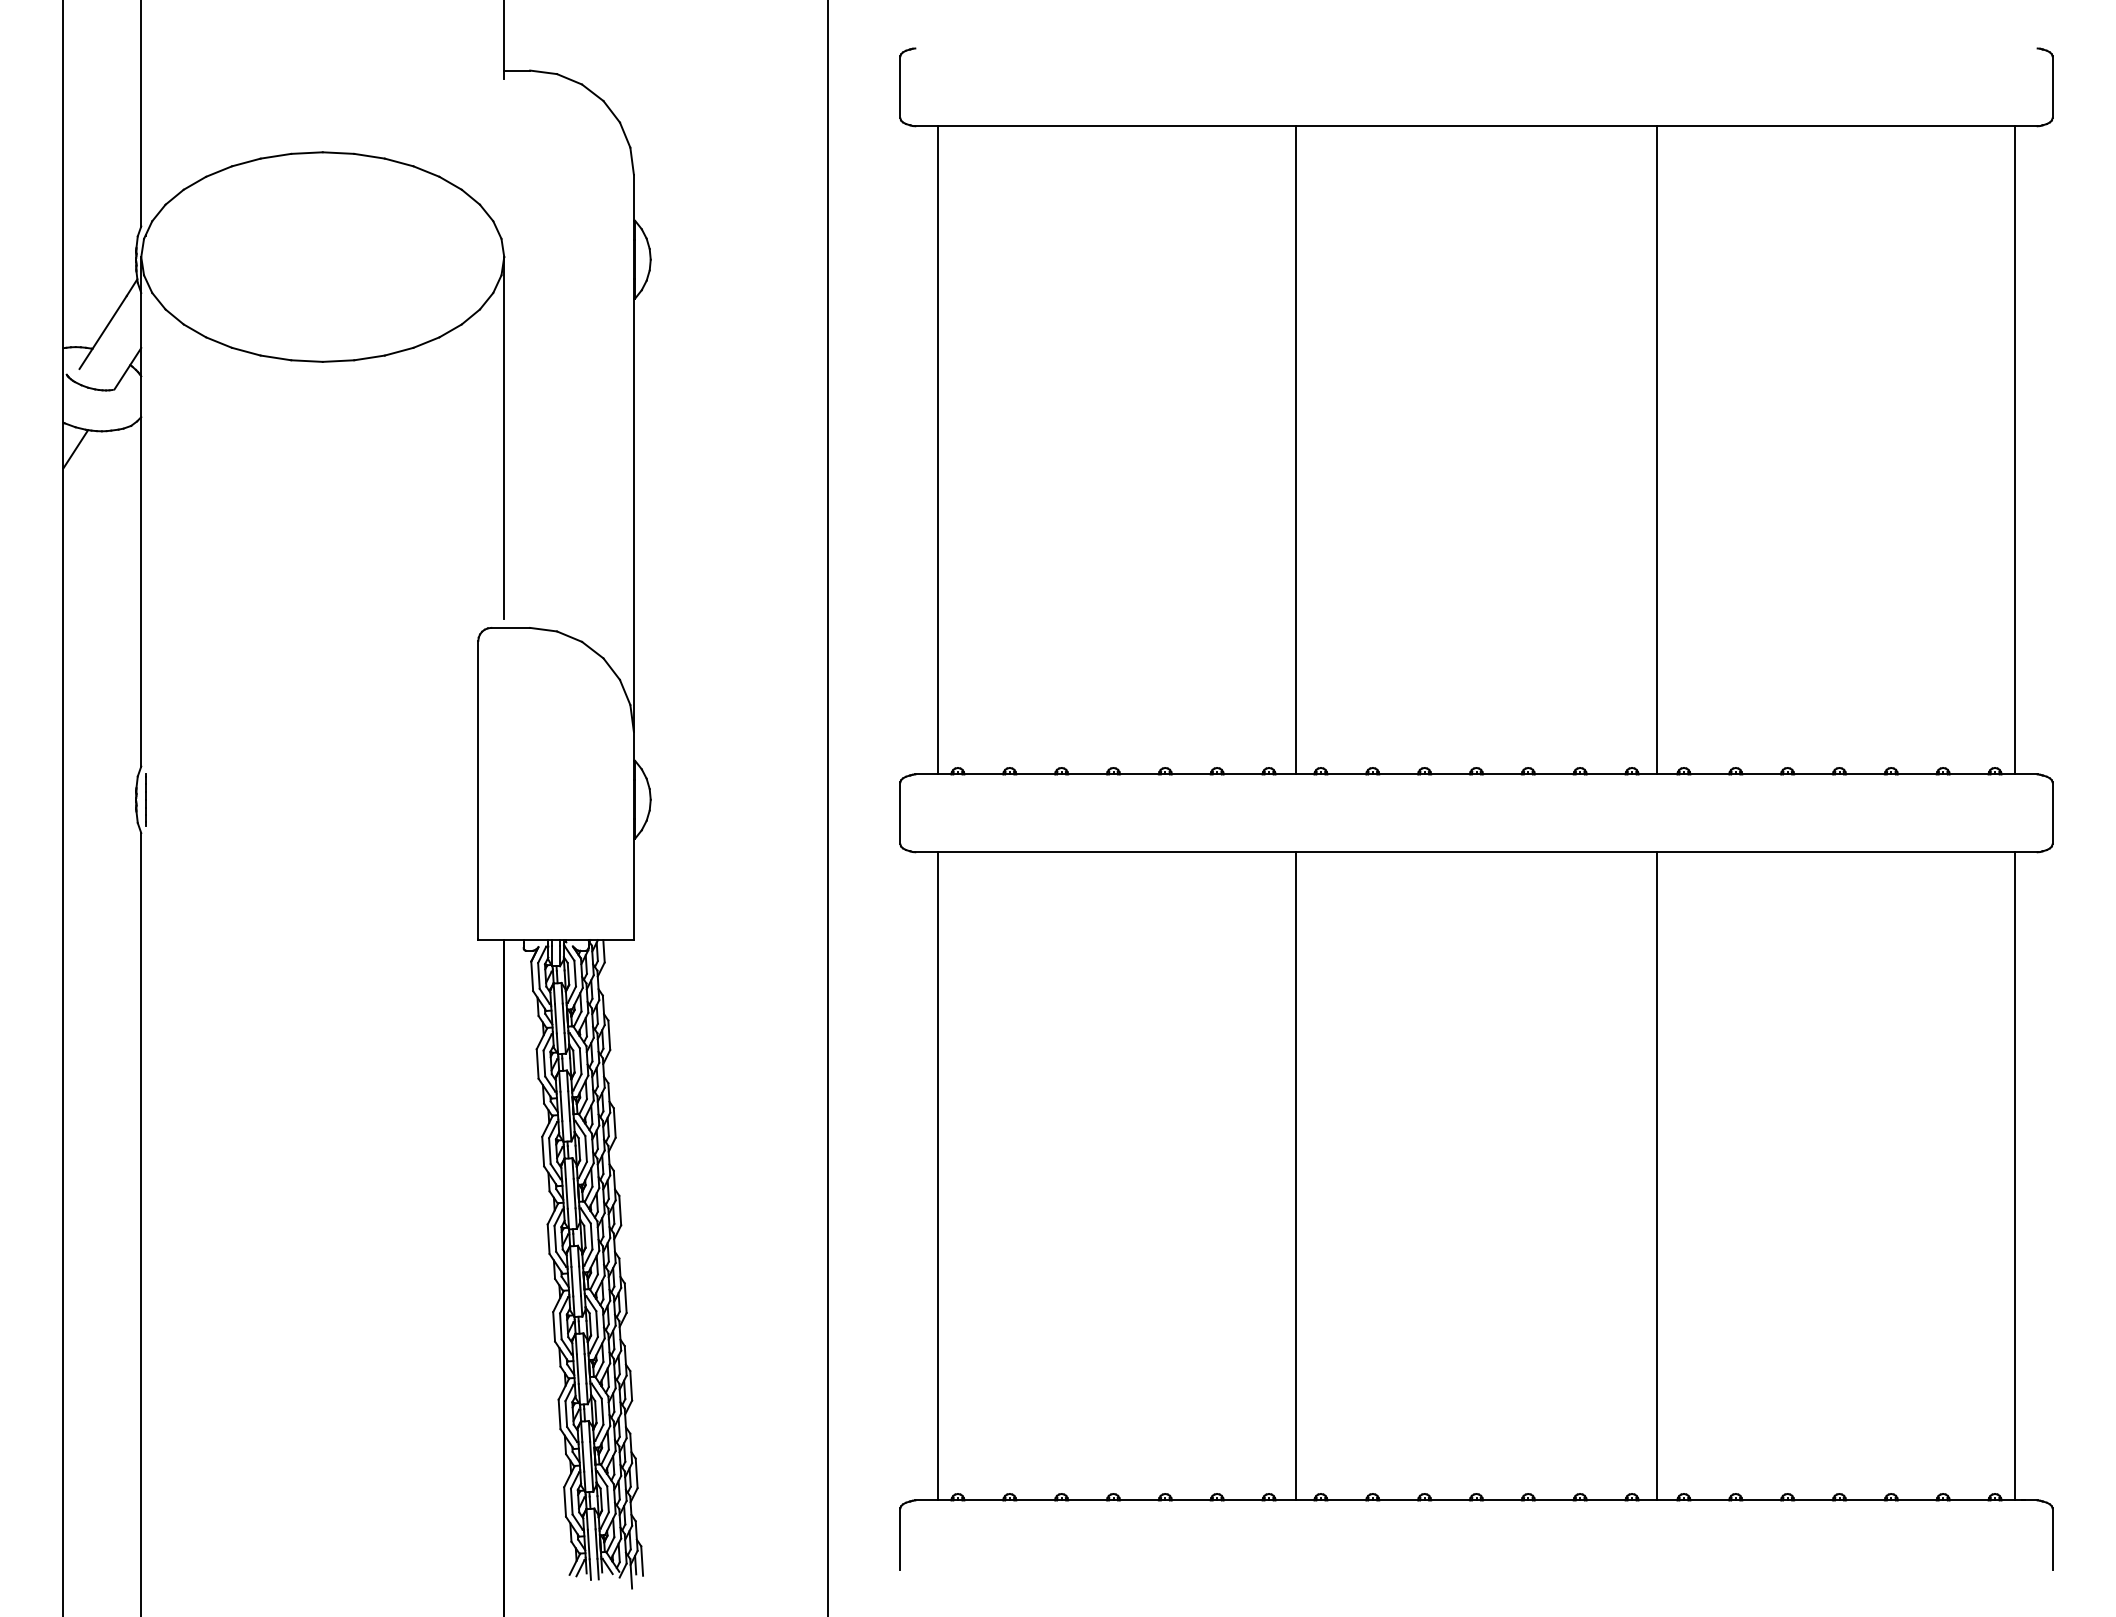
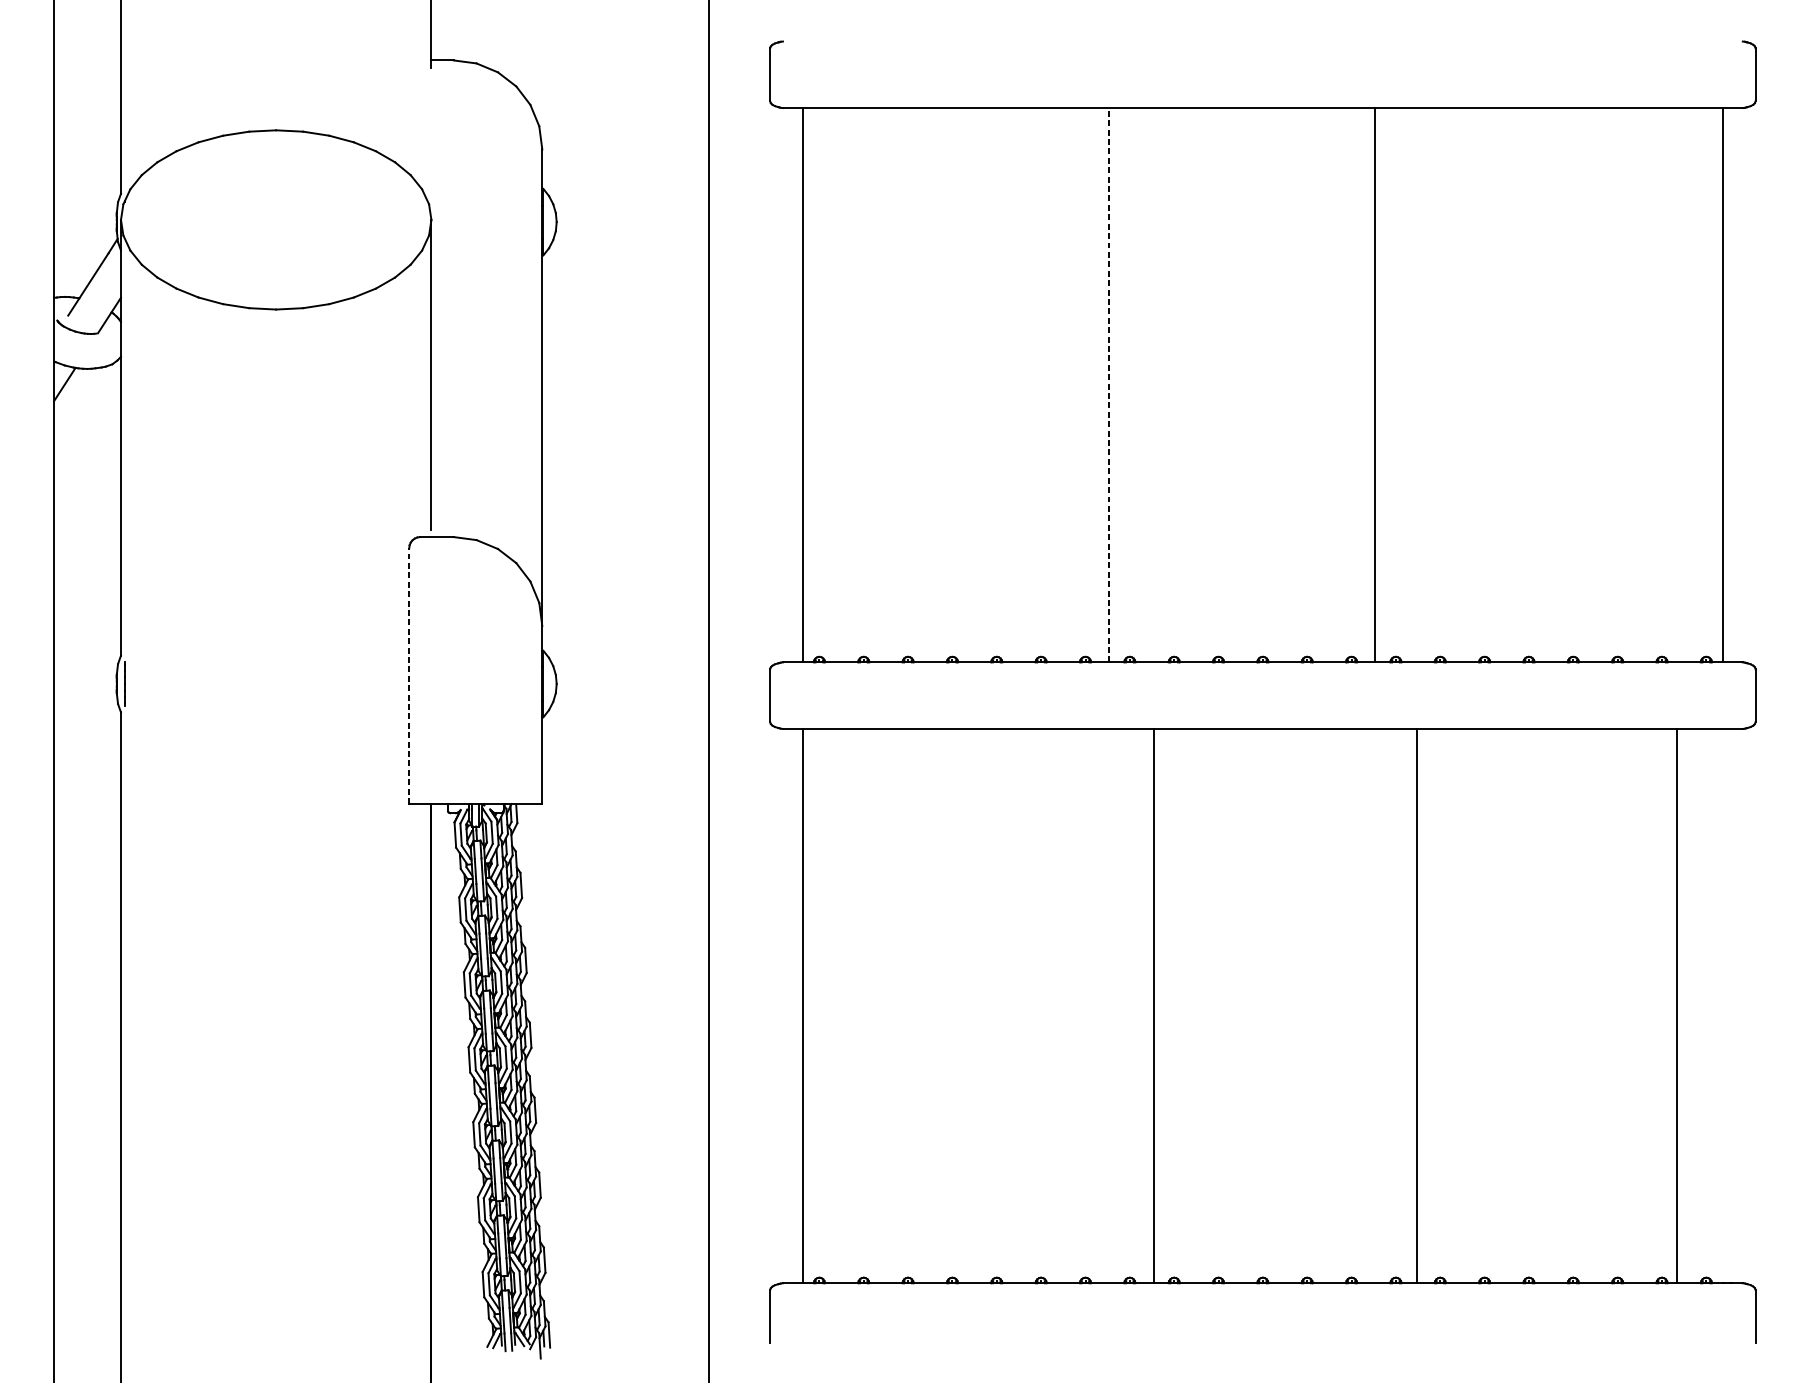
line: (1296, 449) -> (1108, 384), solid -> dashed
line: (1657, 450) -> (1374, 385), moved
line: (478, 790) -> (409, 676), solid -> dashed
line: (1296, 1176) -> (1154, 1006), moved
line: (2014, 1176) -> (1676, 1006), moved

